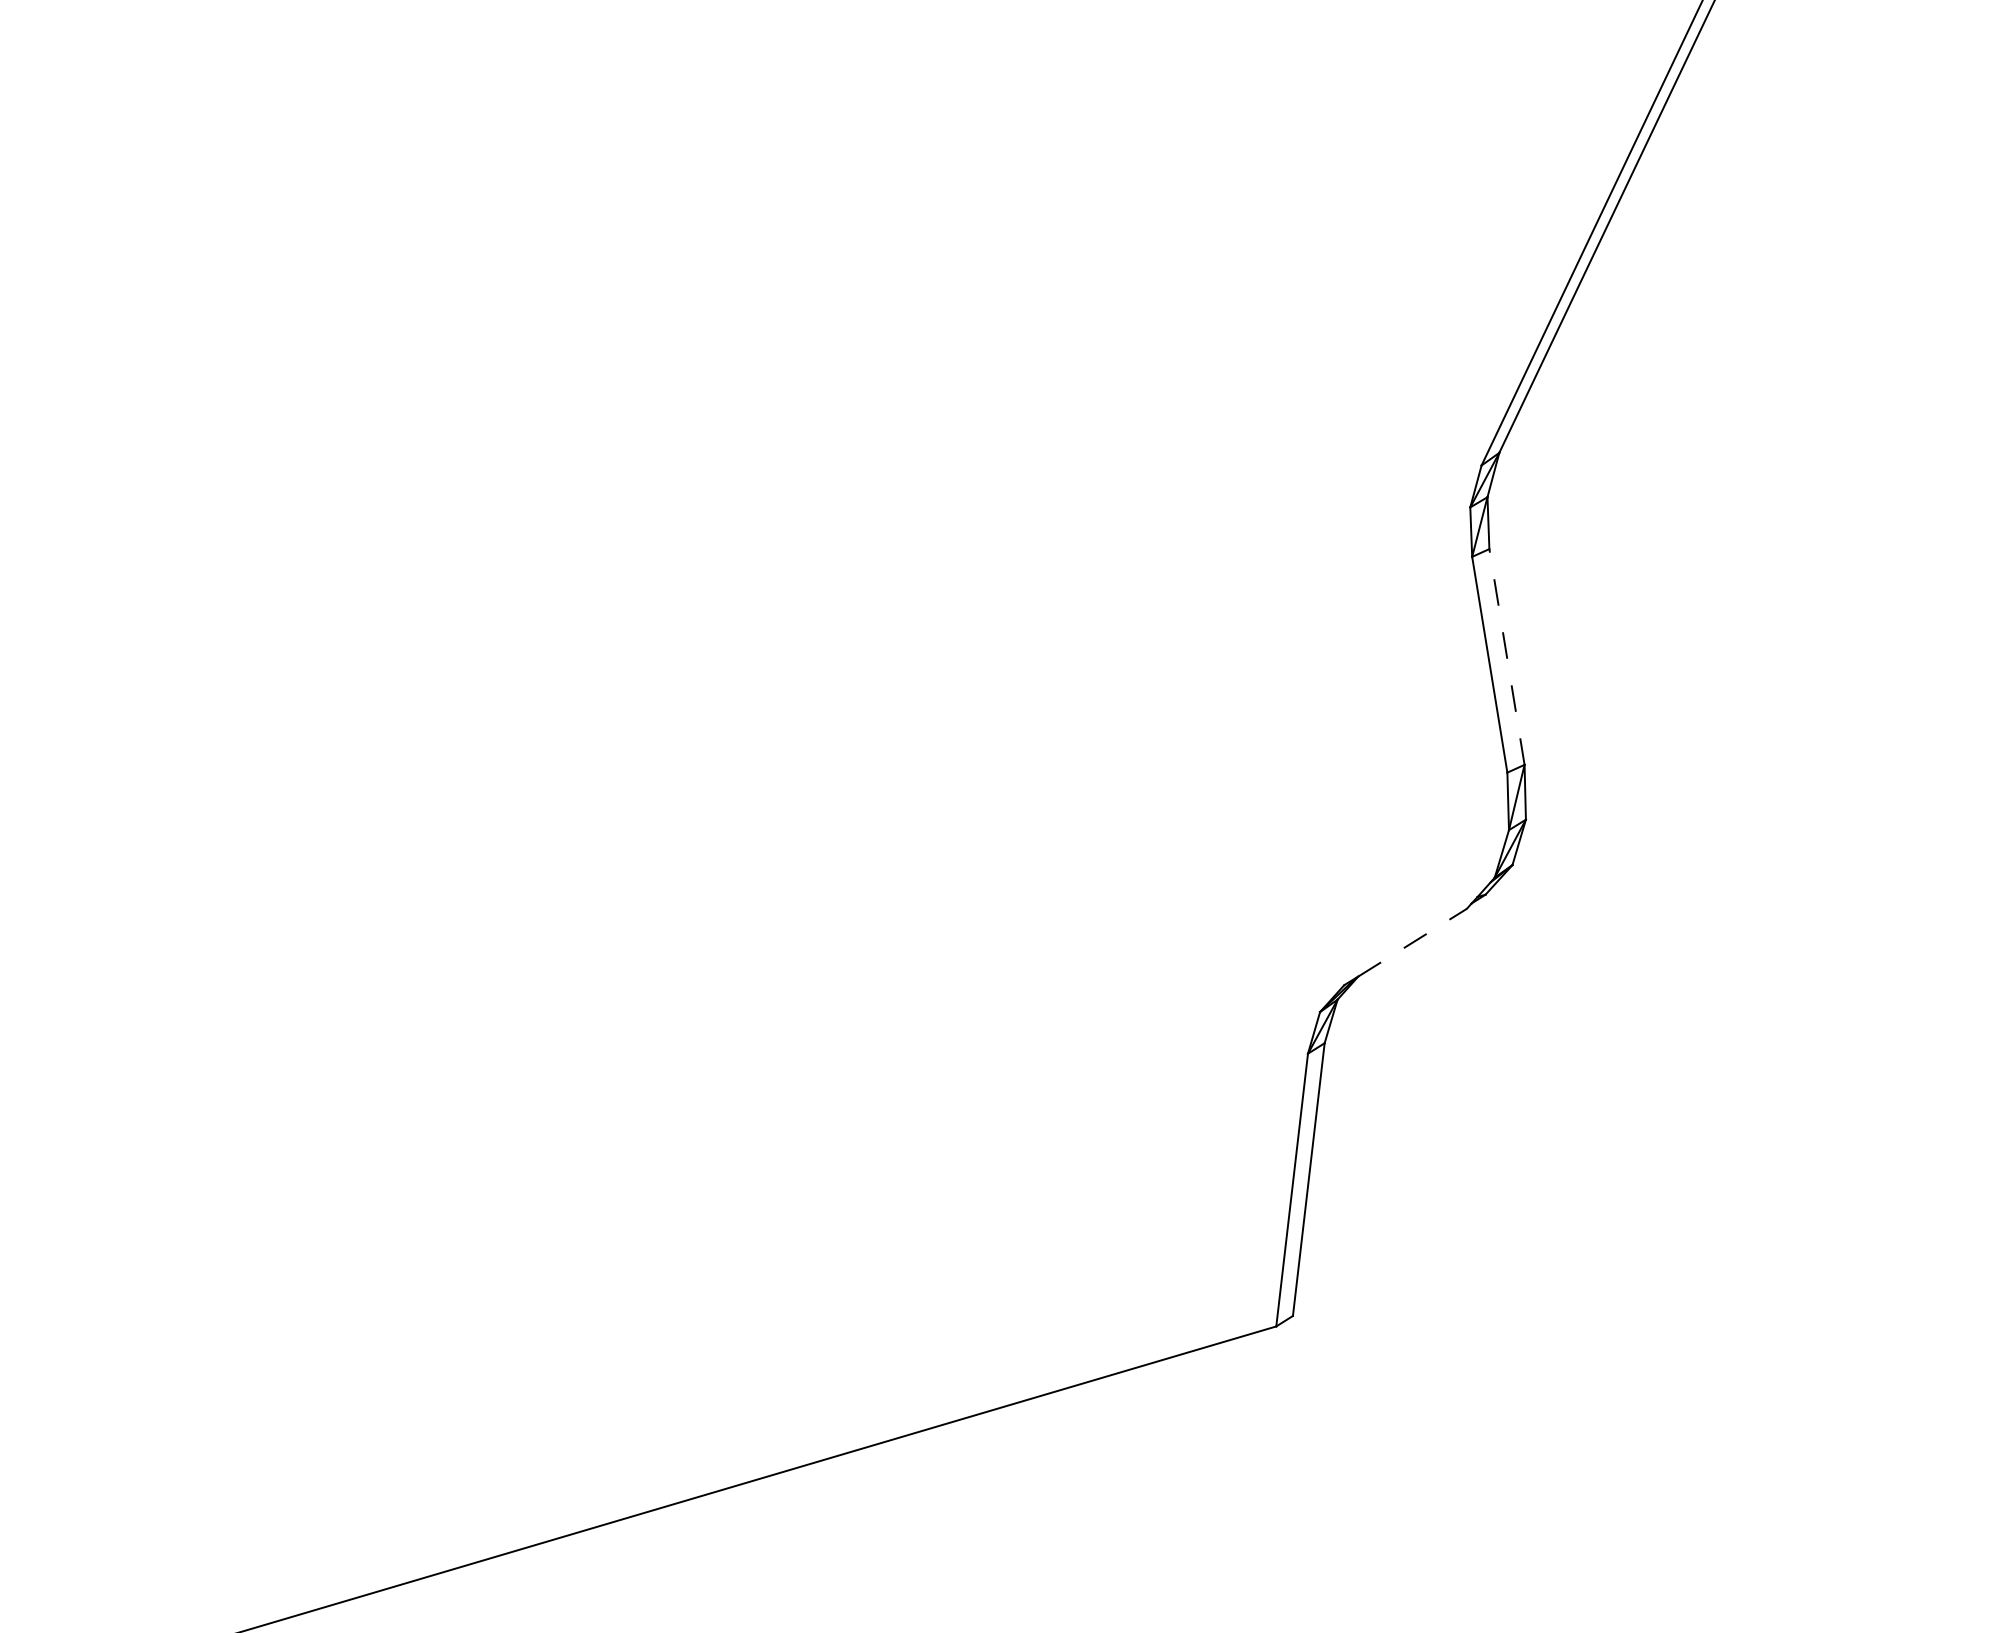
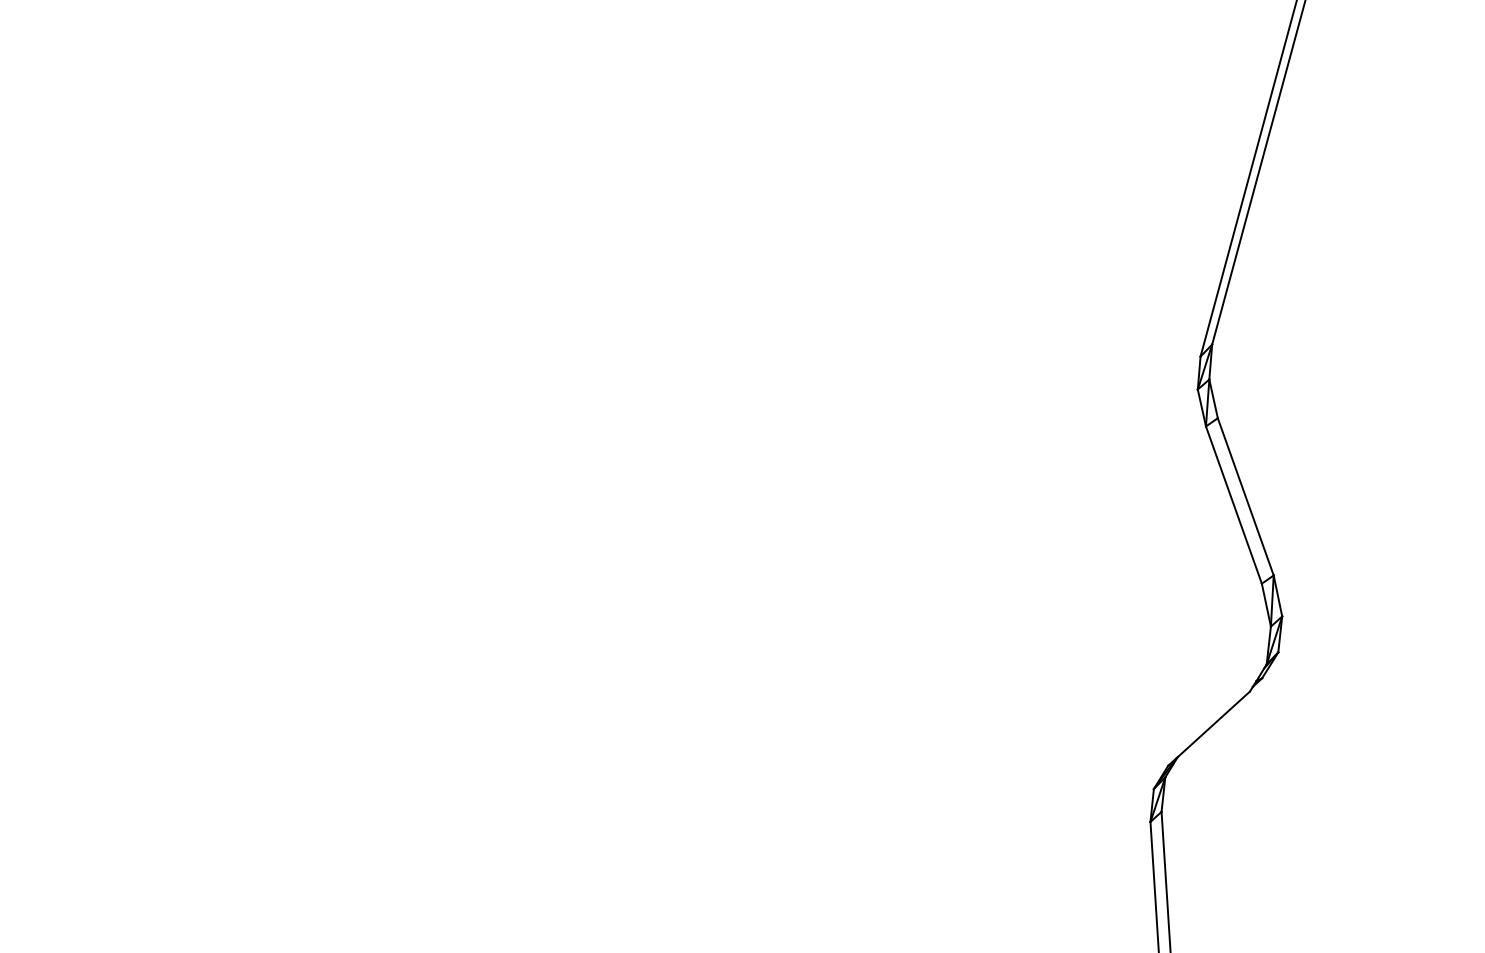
line: (1506, 656) -> (1245, 496), dashed -> solid
line: (1412, 942) -> (1213, 724), dashed -> solid

